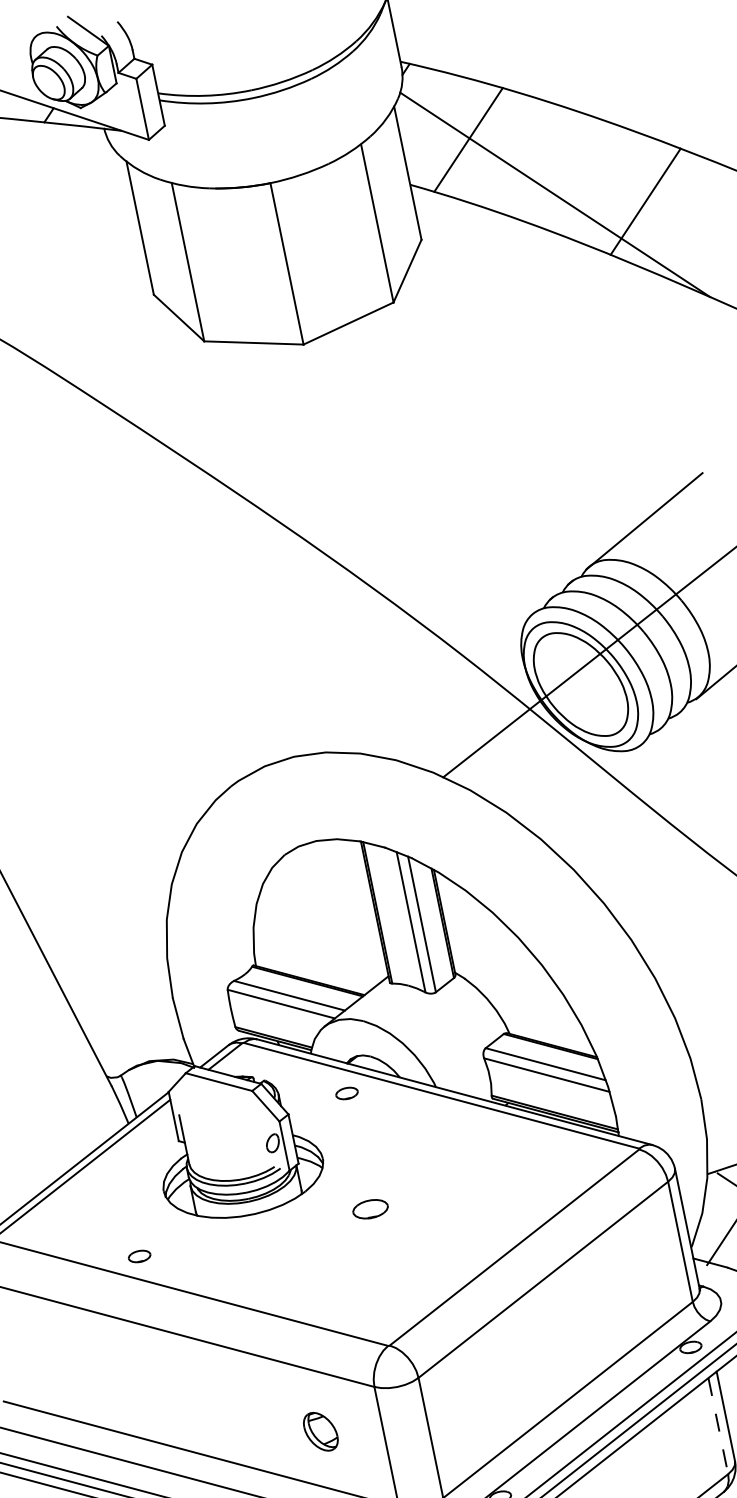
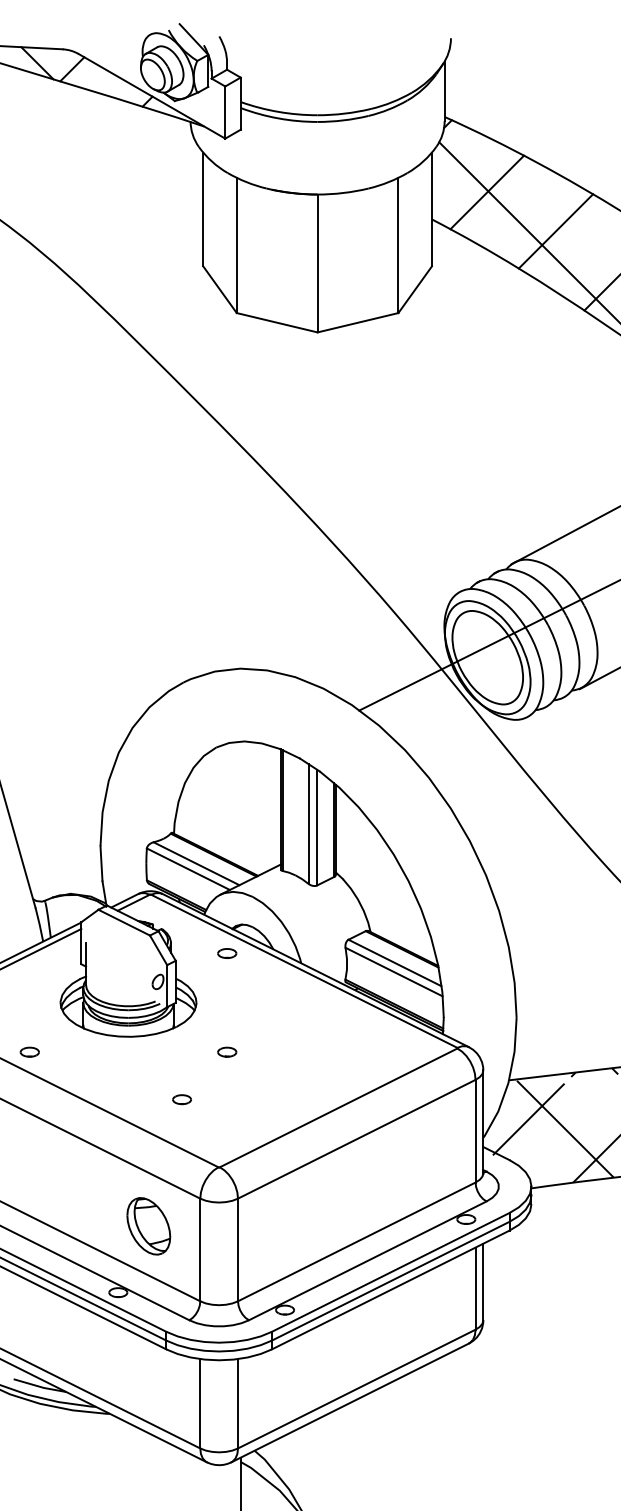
line: (557, 169) -> (555, 231), added
part: (370, 1208) -> (227, 1051), size x0.62
part: (328, 1275) -> (181, 1099), added
line: (718, 1427) -> (475, 1289), dashed -> solid
part: (320, 1432) -> (148, 1226), size x1.67

